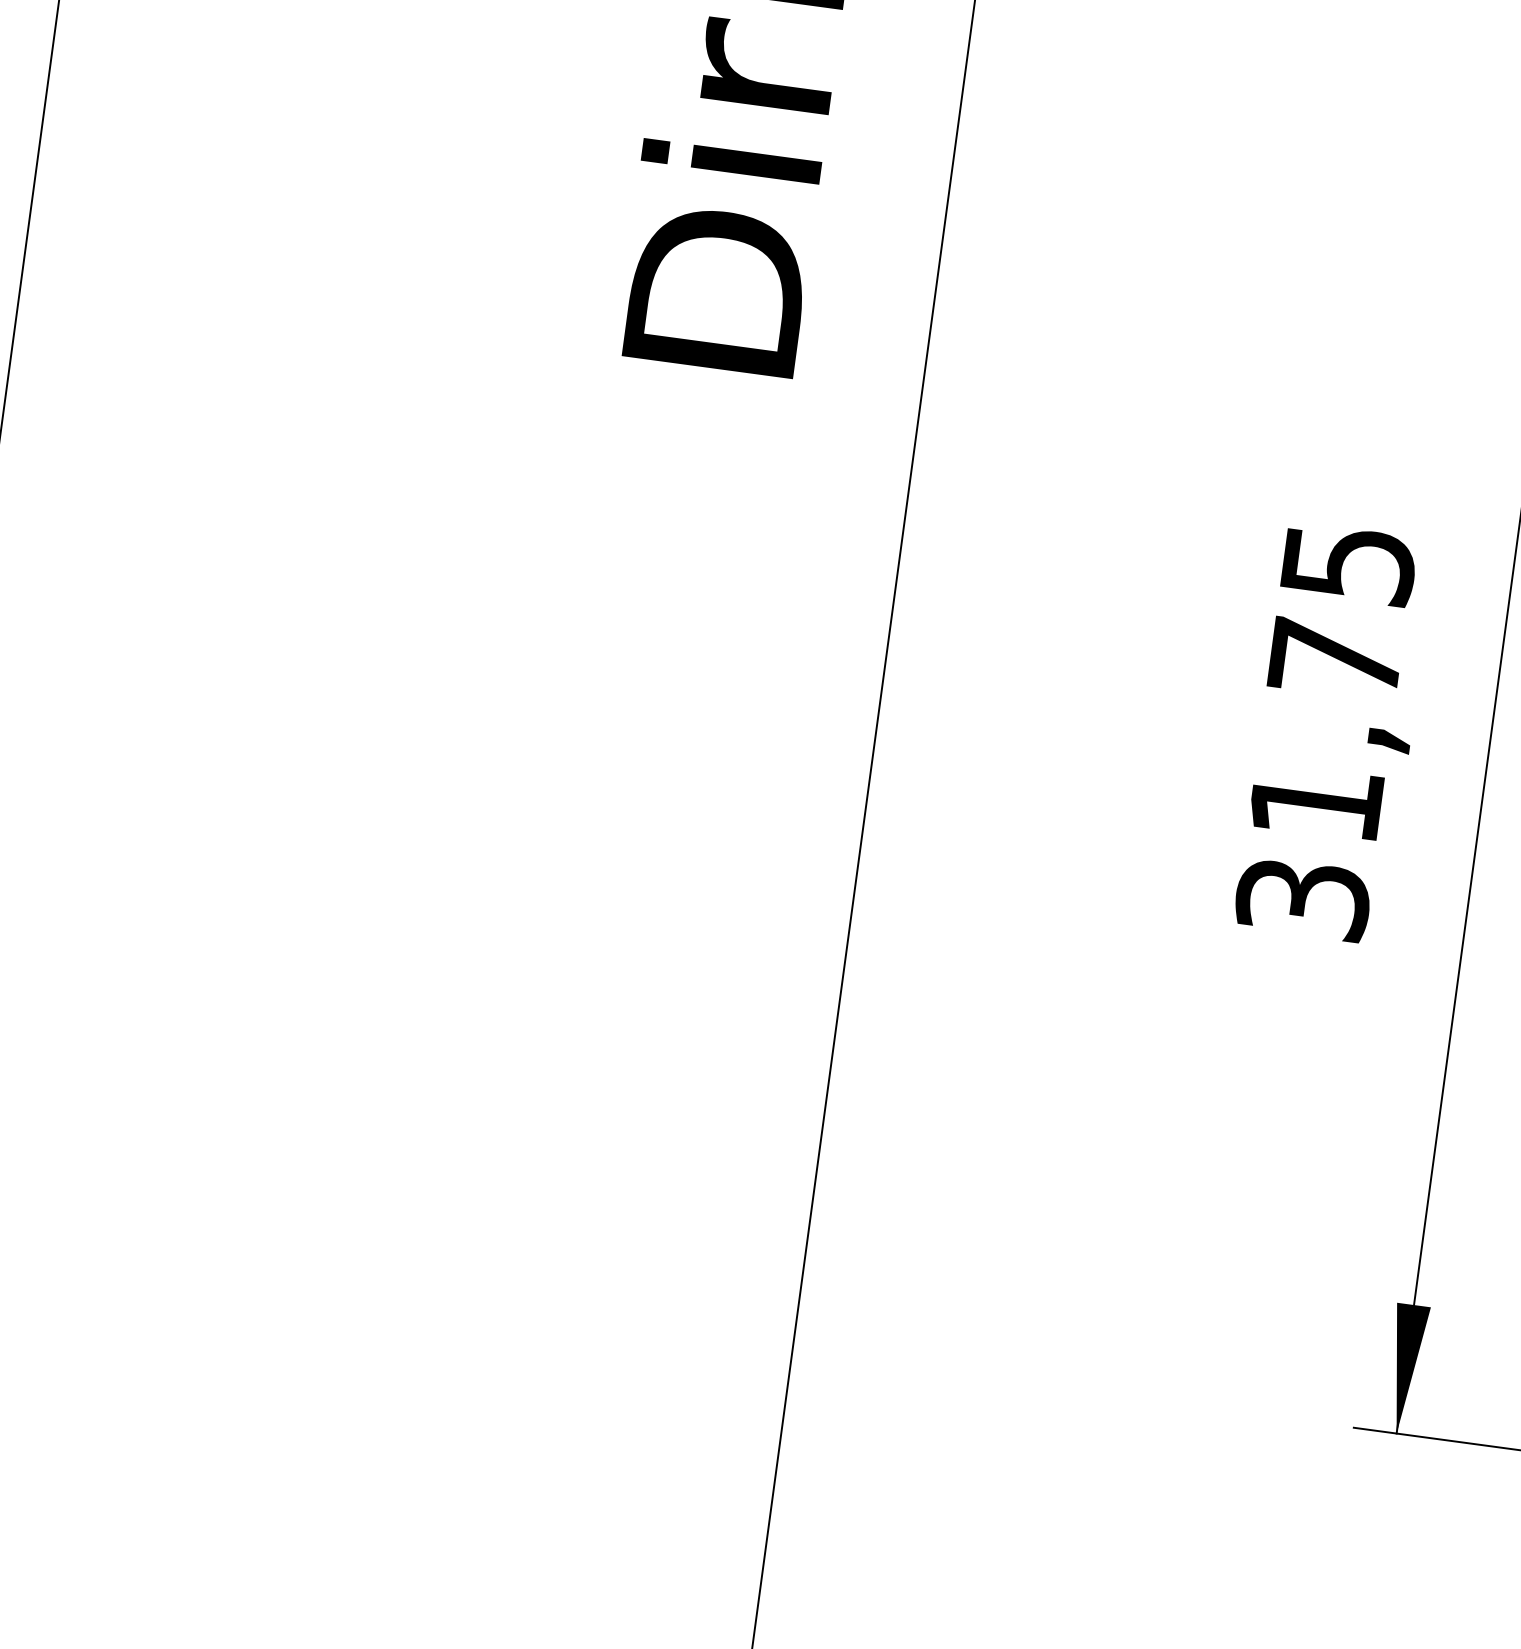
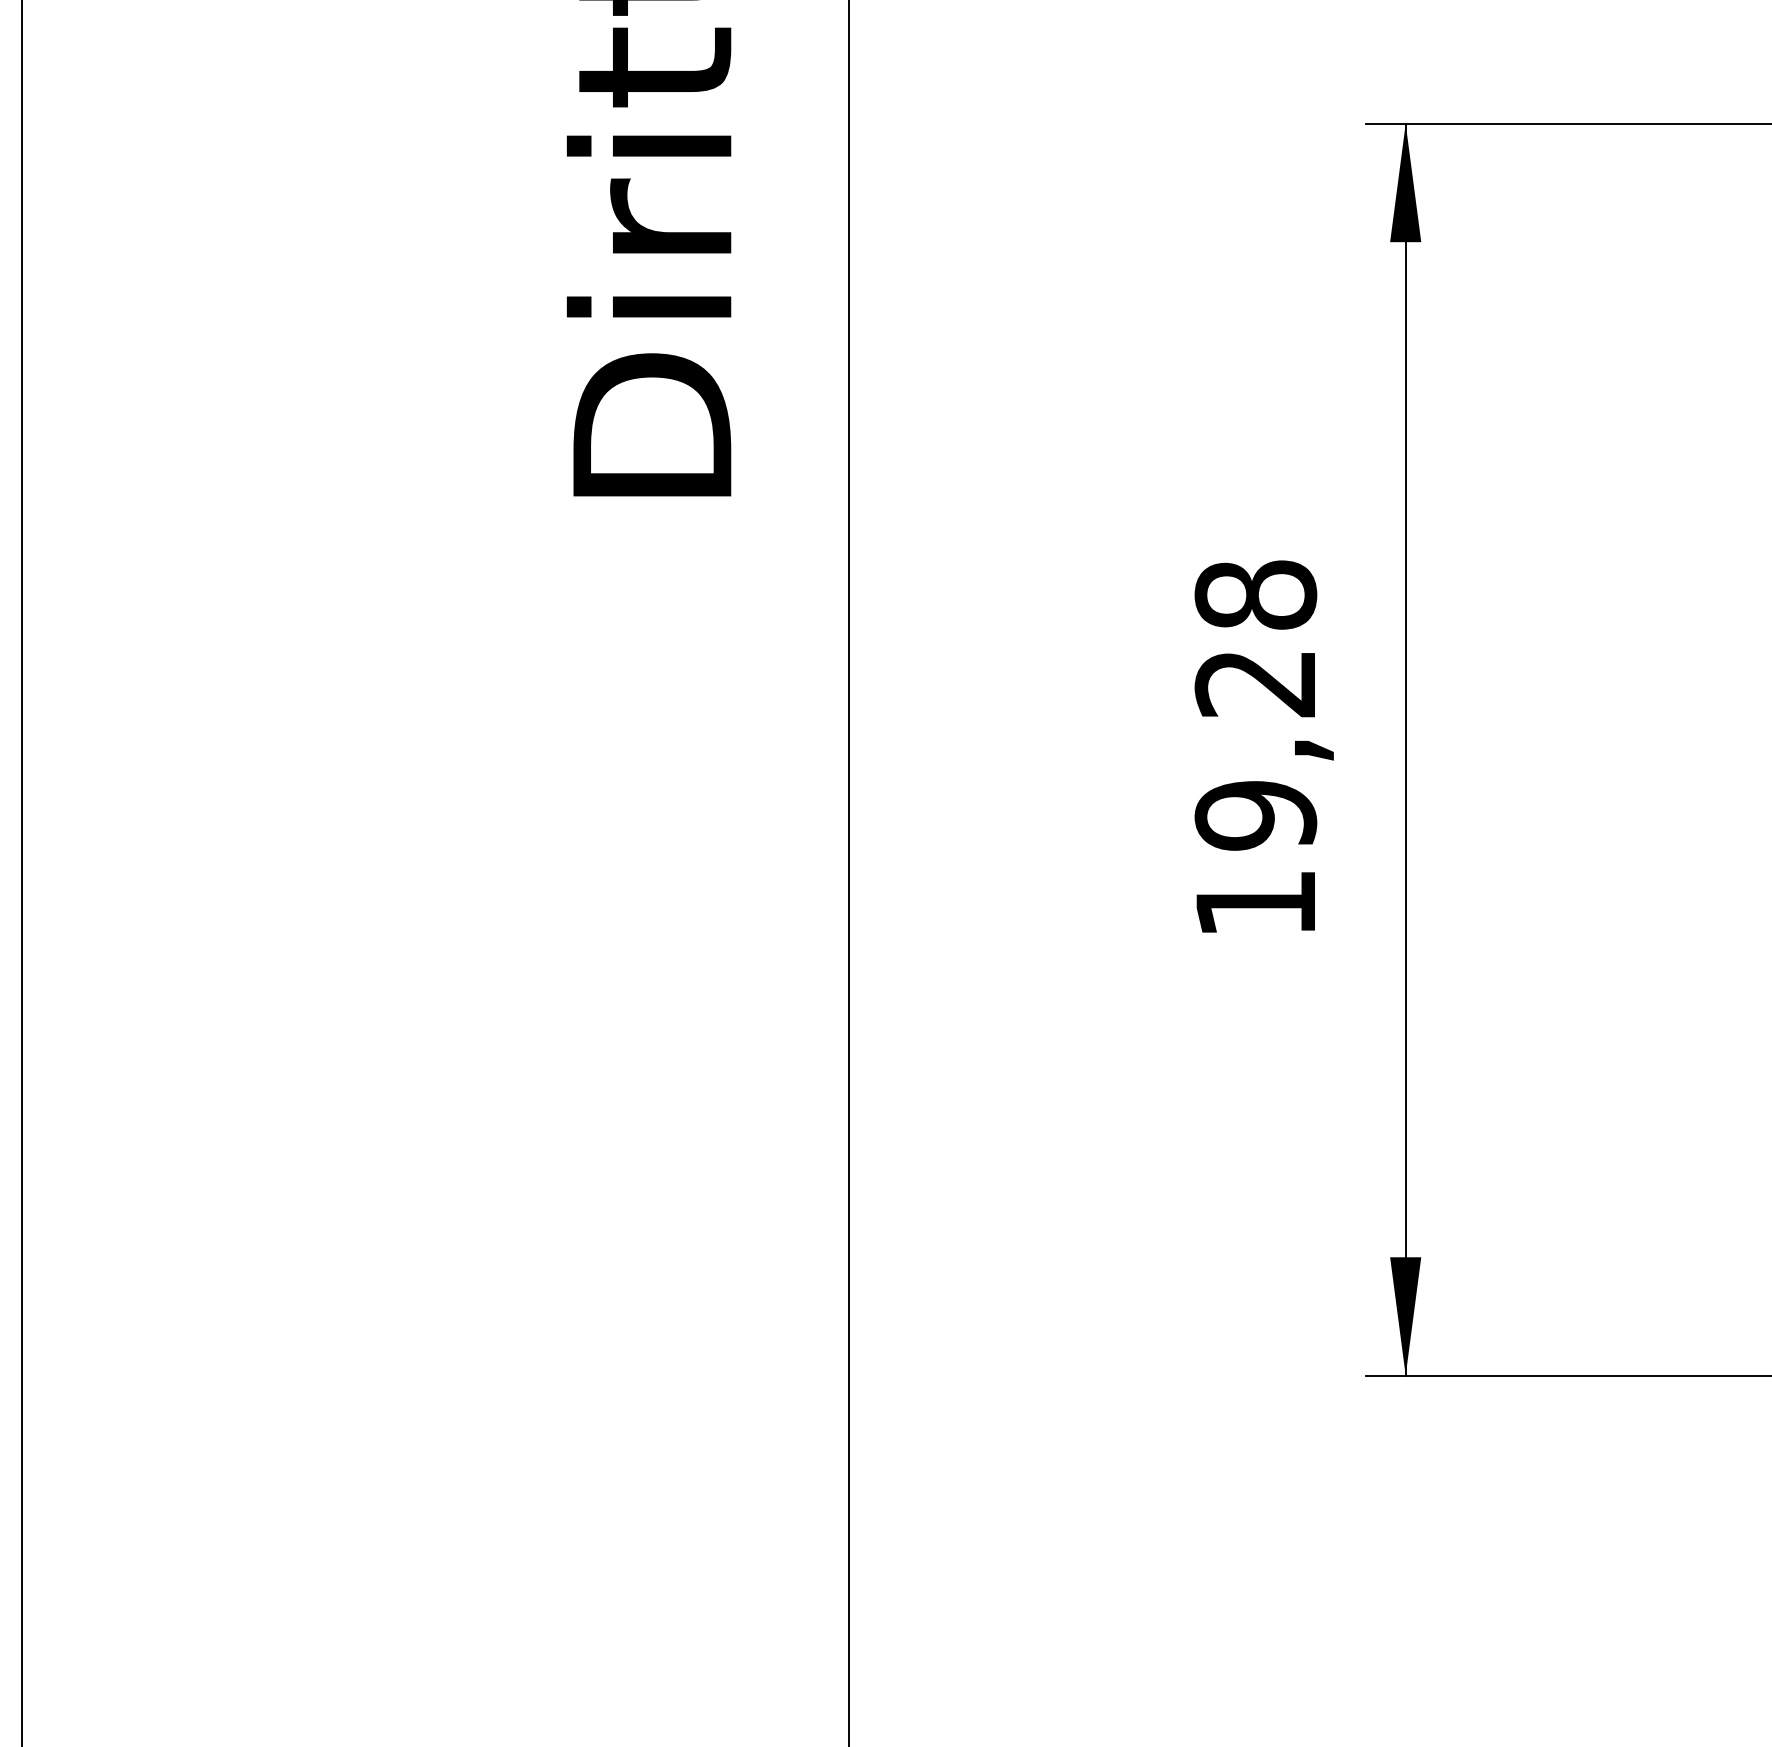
text: (1325, 730) -> (1255, 748), 31,75 -> 19,28

